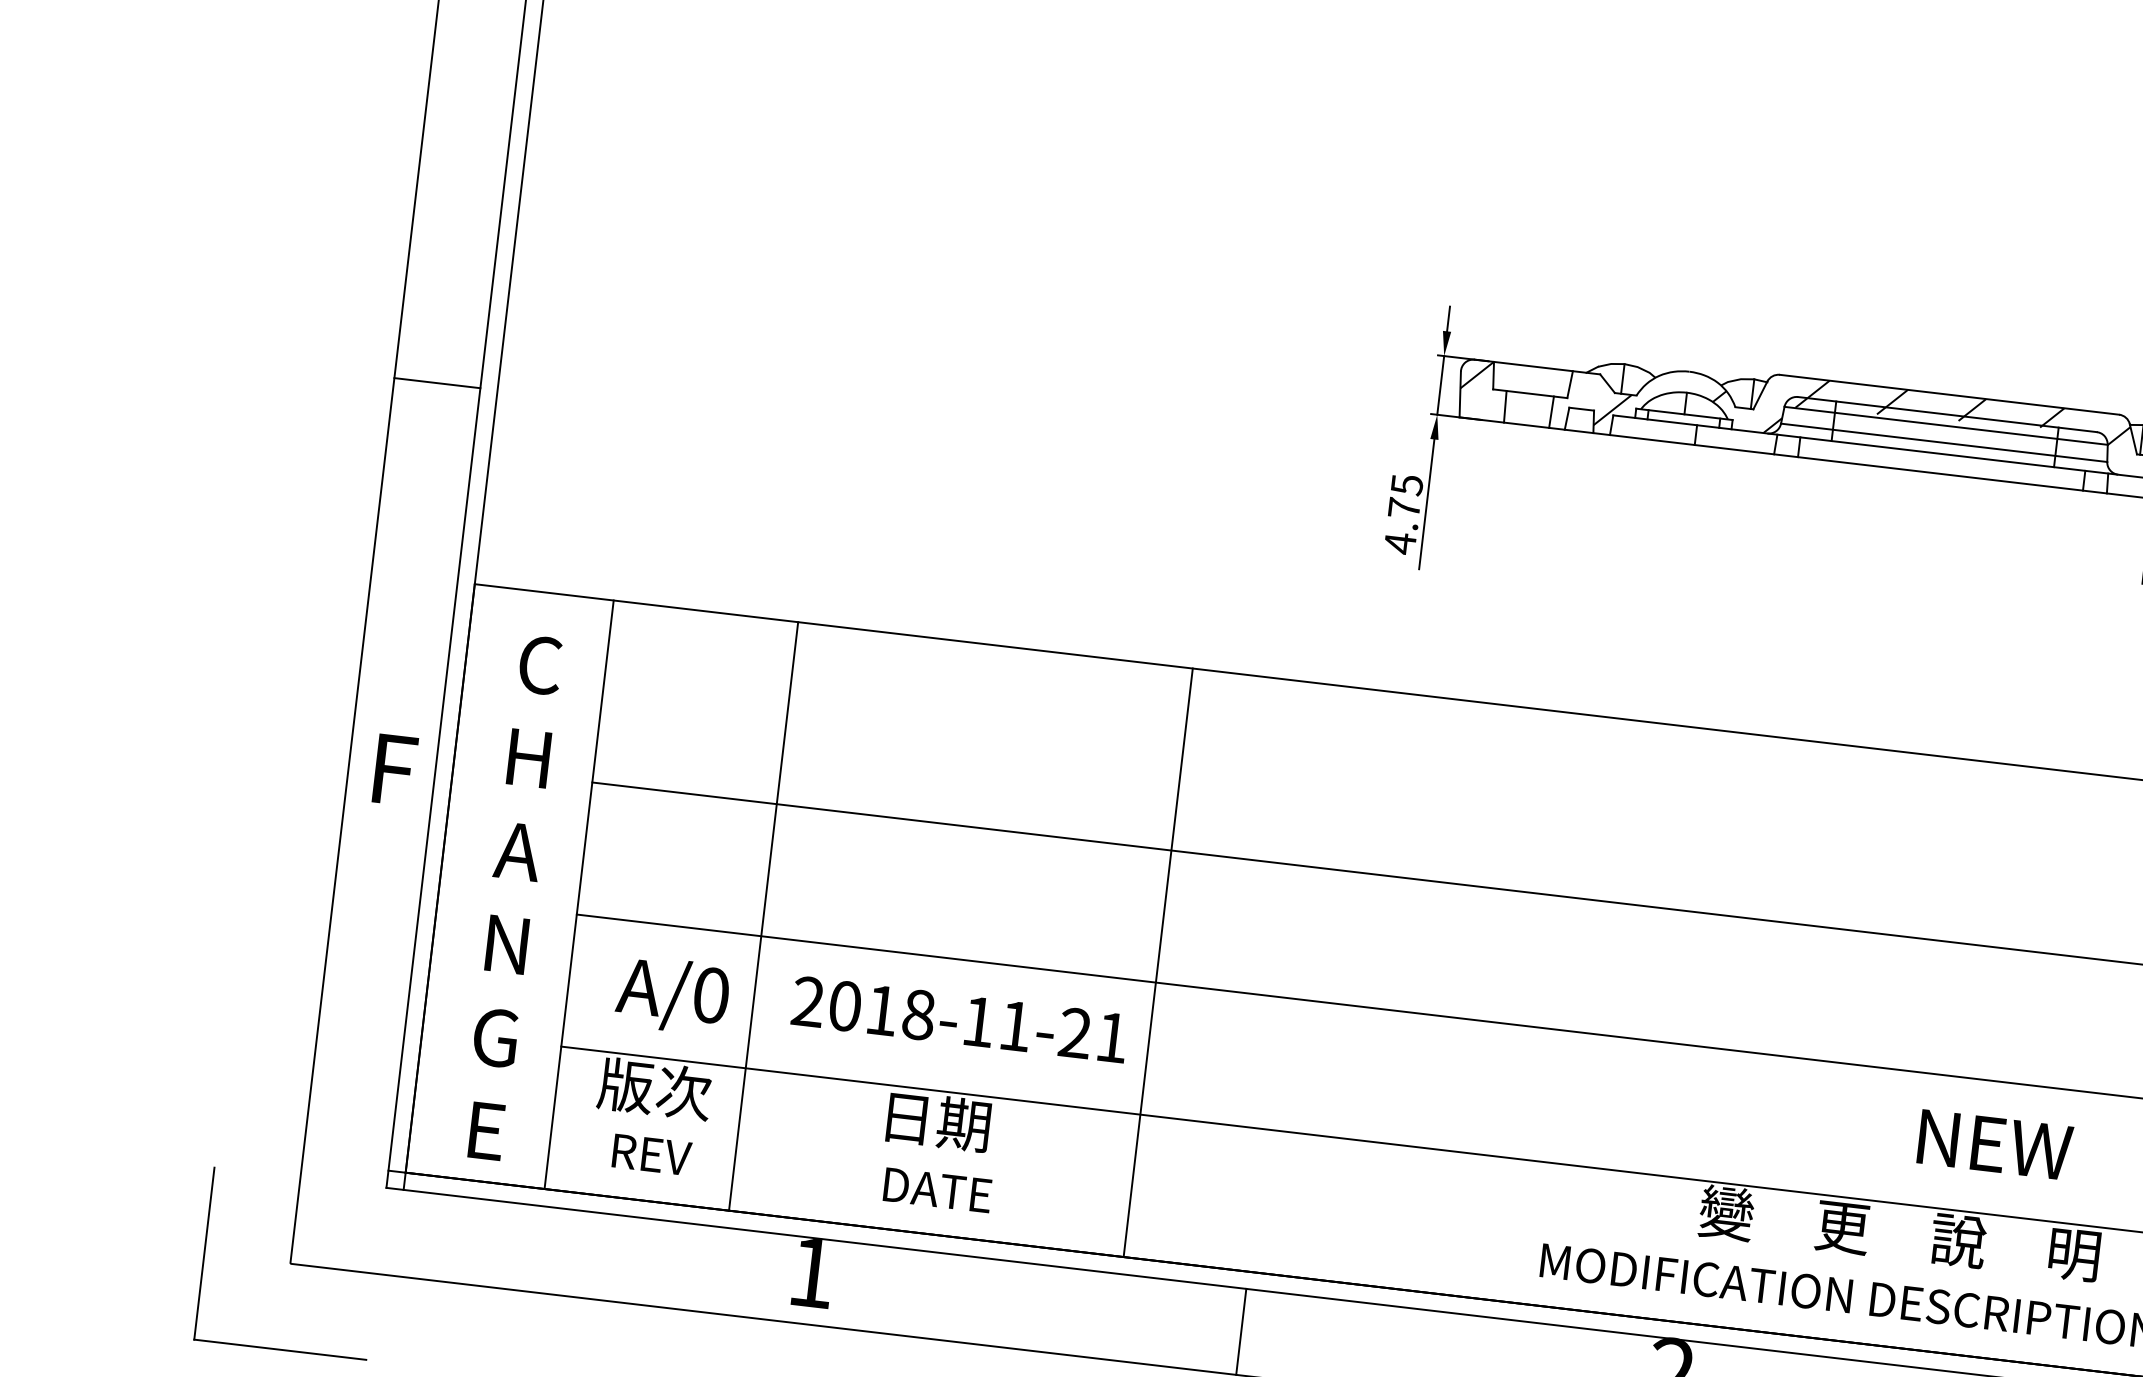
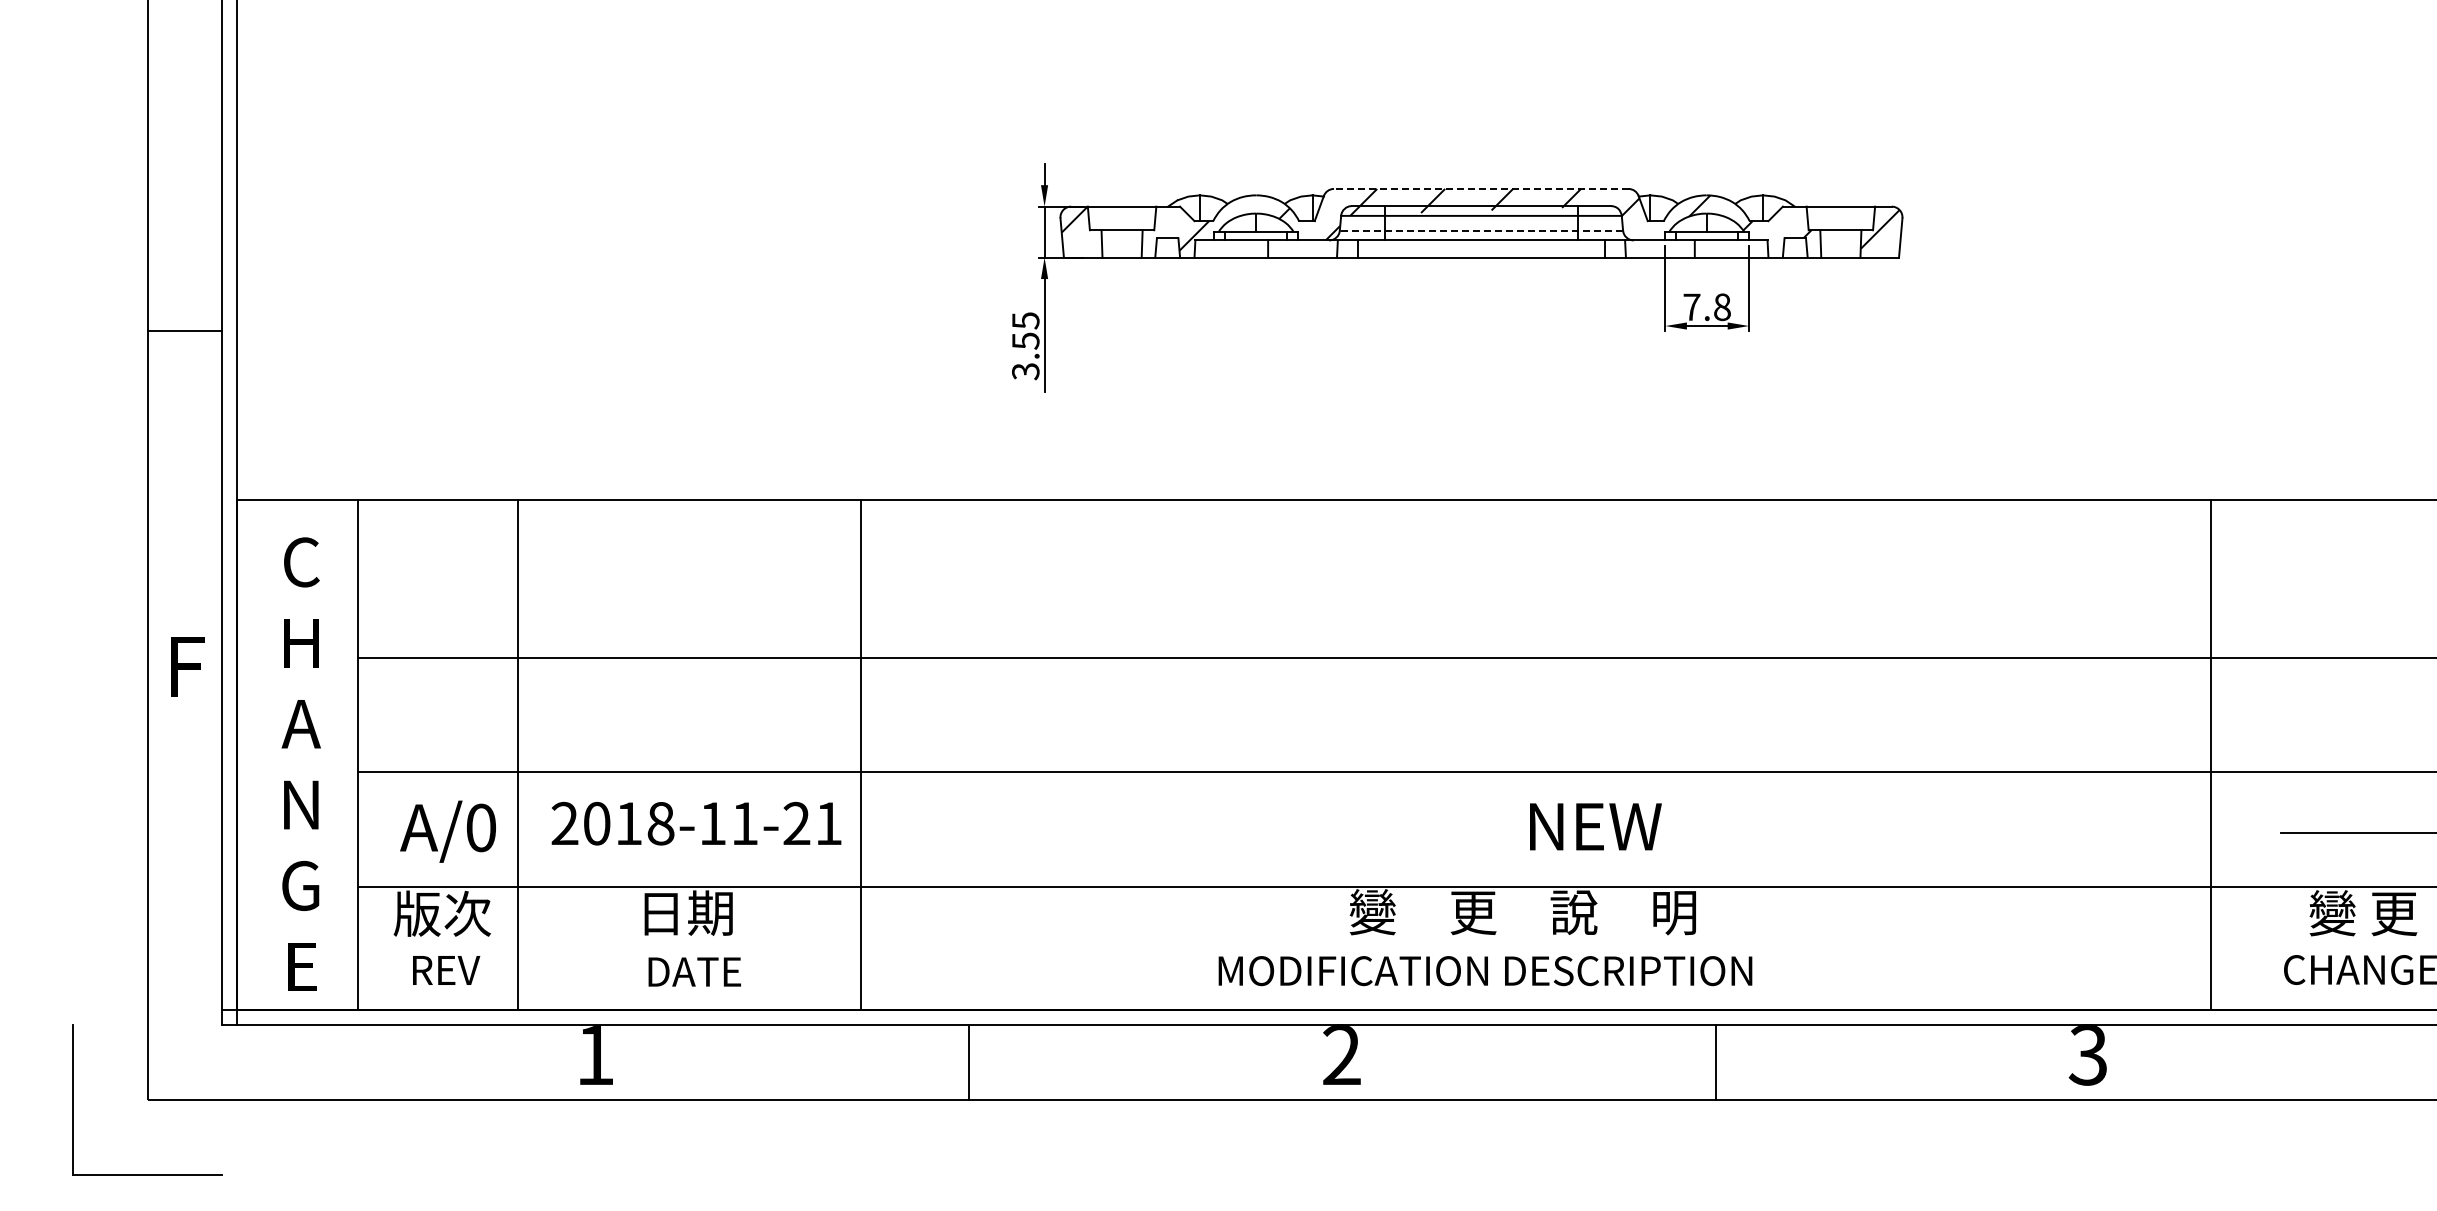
line: (1948, 394) -> (1480, 188), solid -> dashed
line: (1944, 442) -> (1481, 230), solid -> dashed
text: (1401, 526) -> (1025, 356), 4.75 -> 3.55

